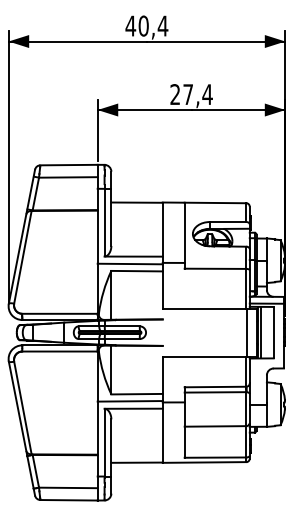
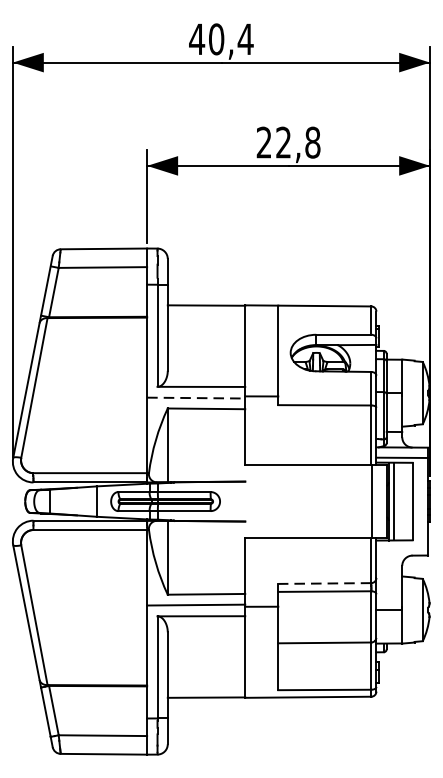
text: (197, 94) -> (297, 142), 27,4 -> 22,8
line: (130, 264) -> (196, 398), solid -> dashed
line: (215, 387) -> (324, 584), solid -> dashed

